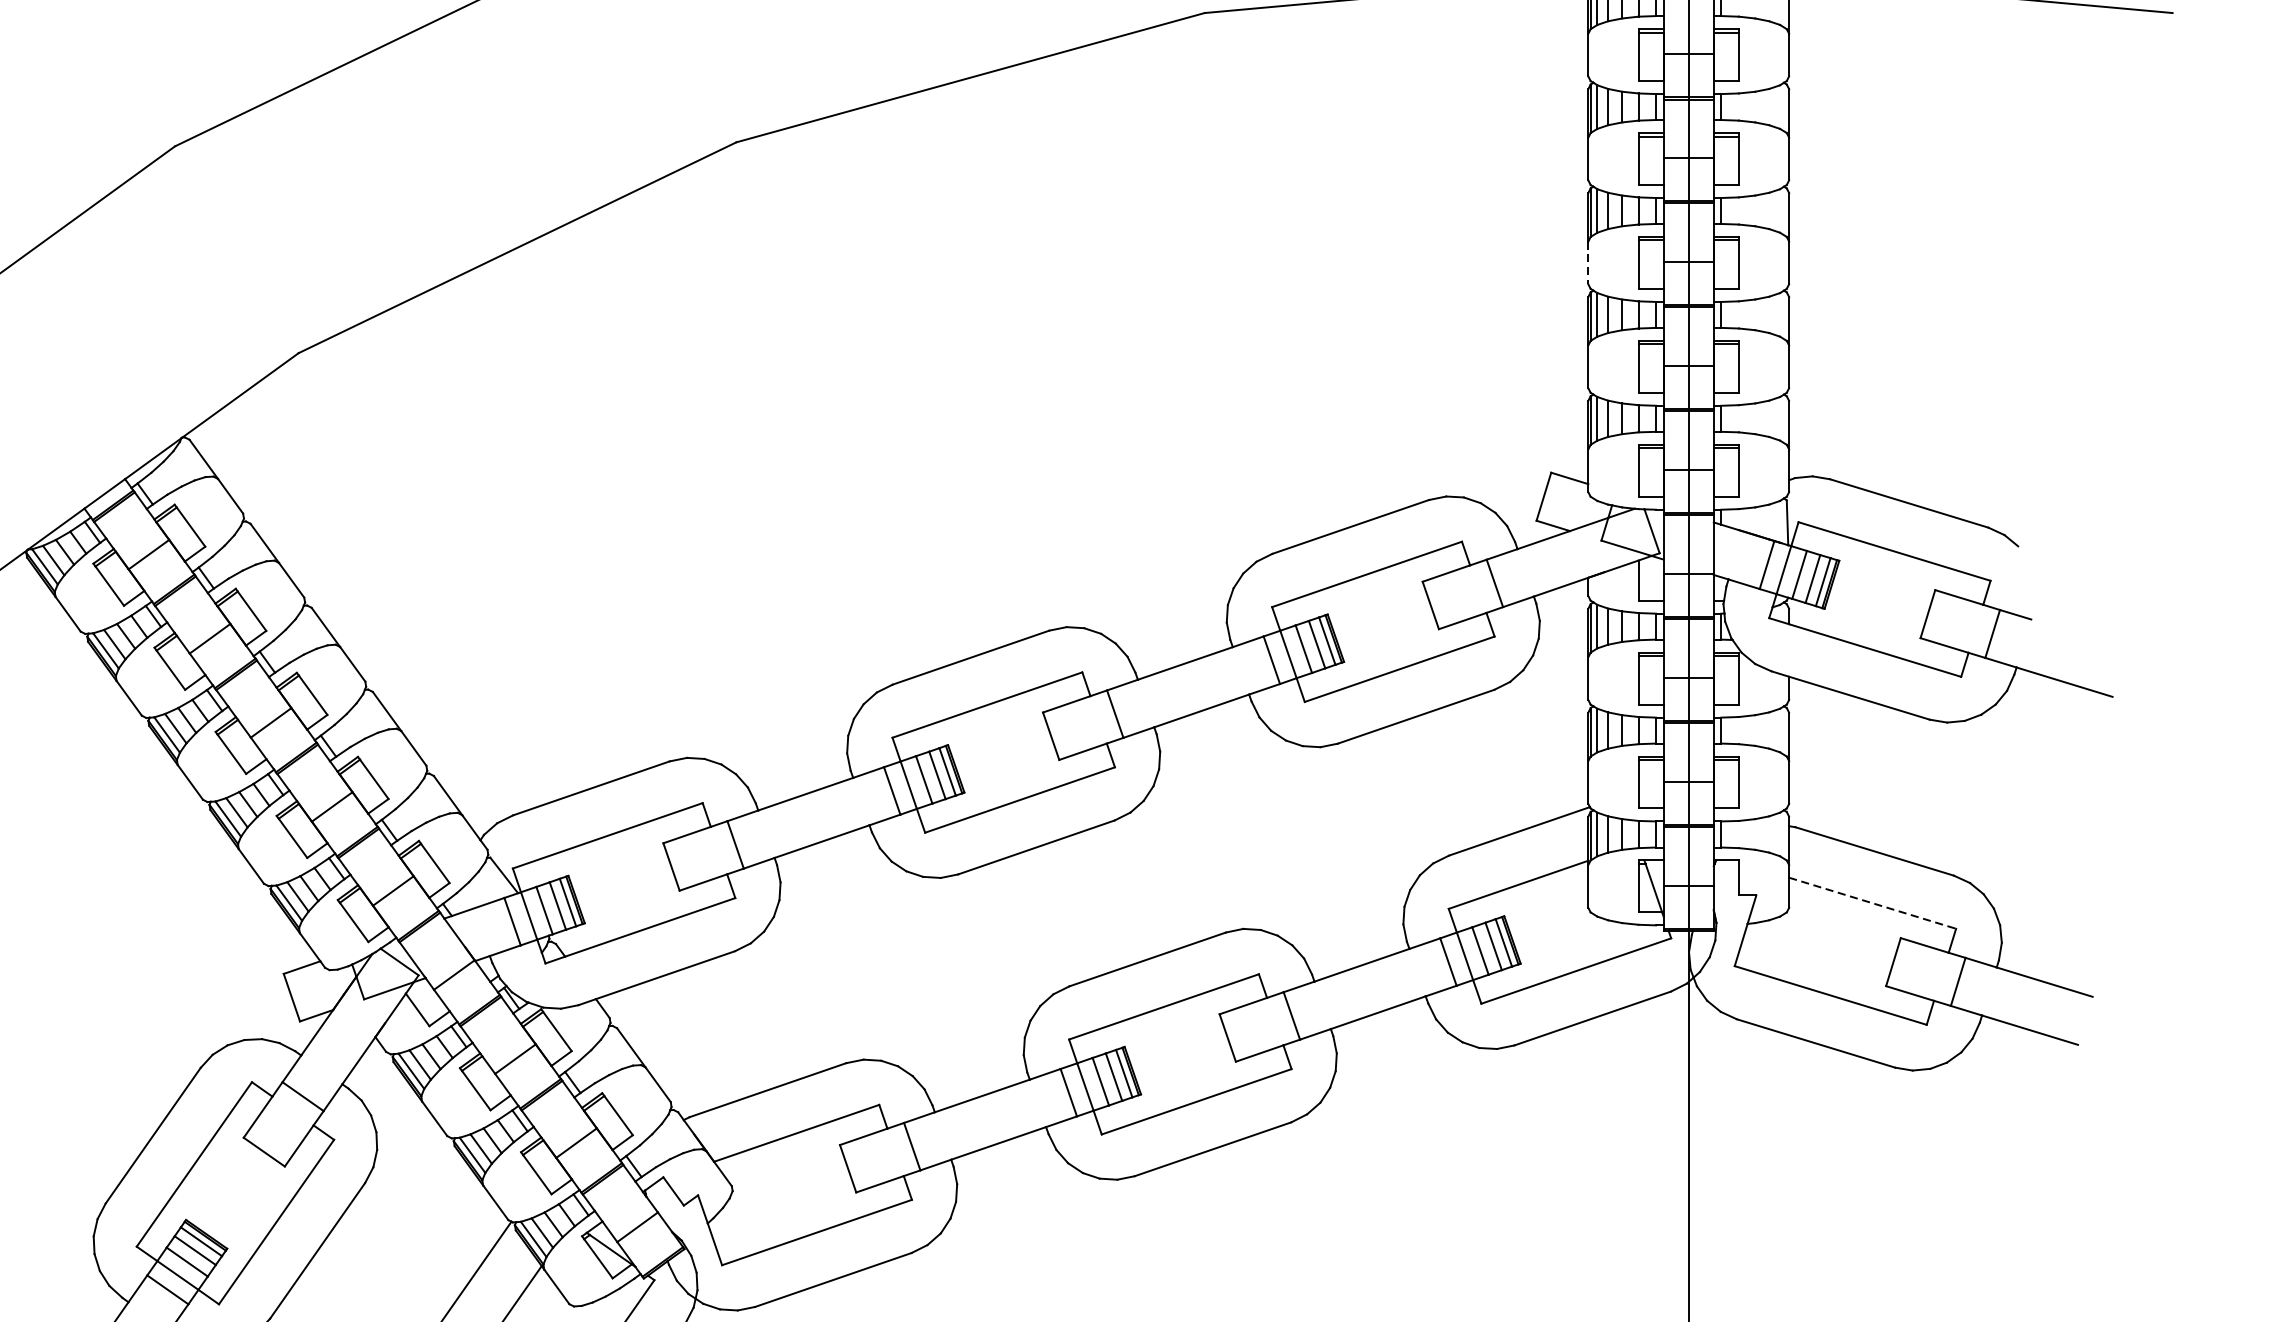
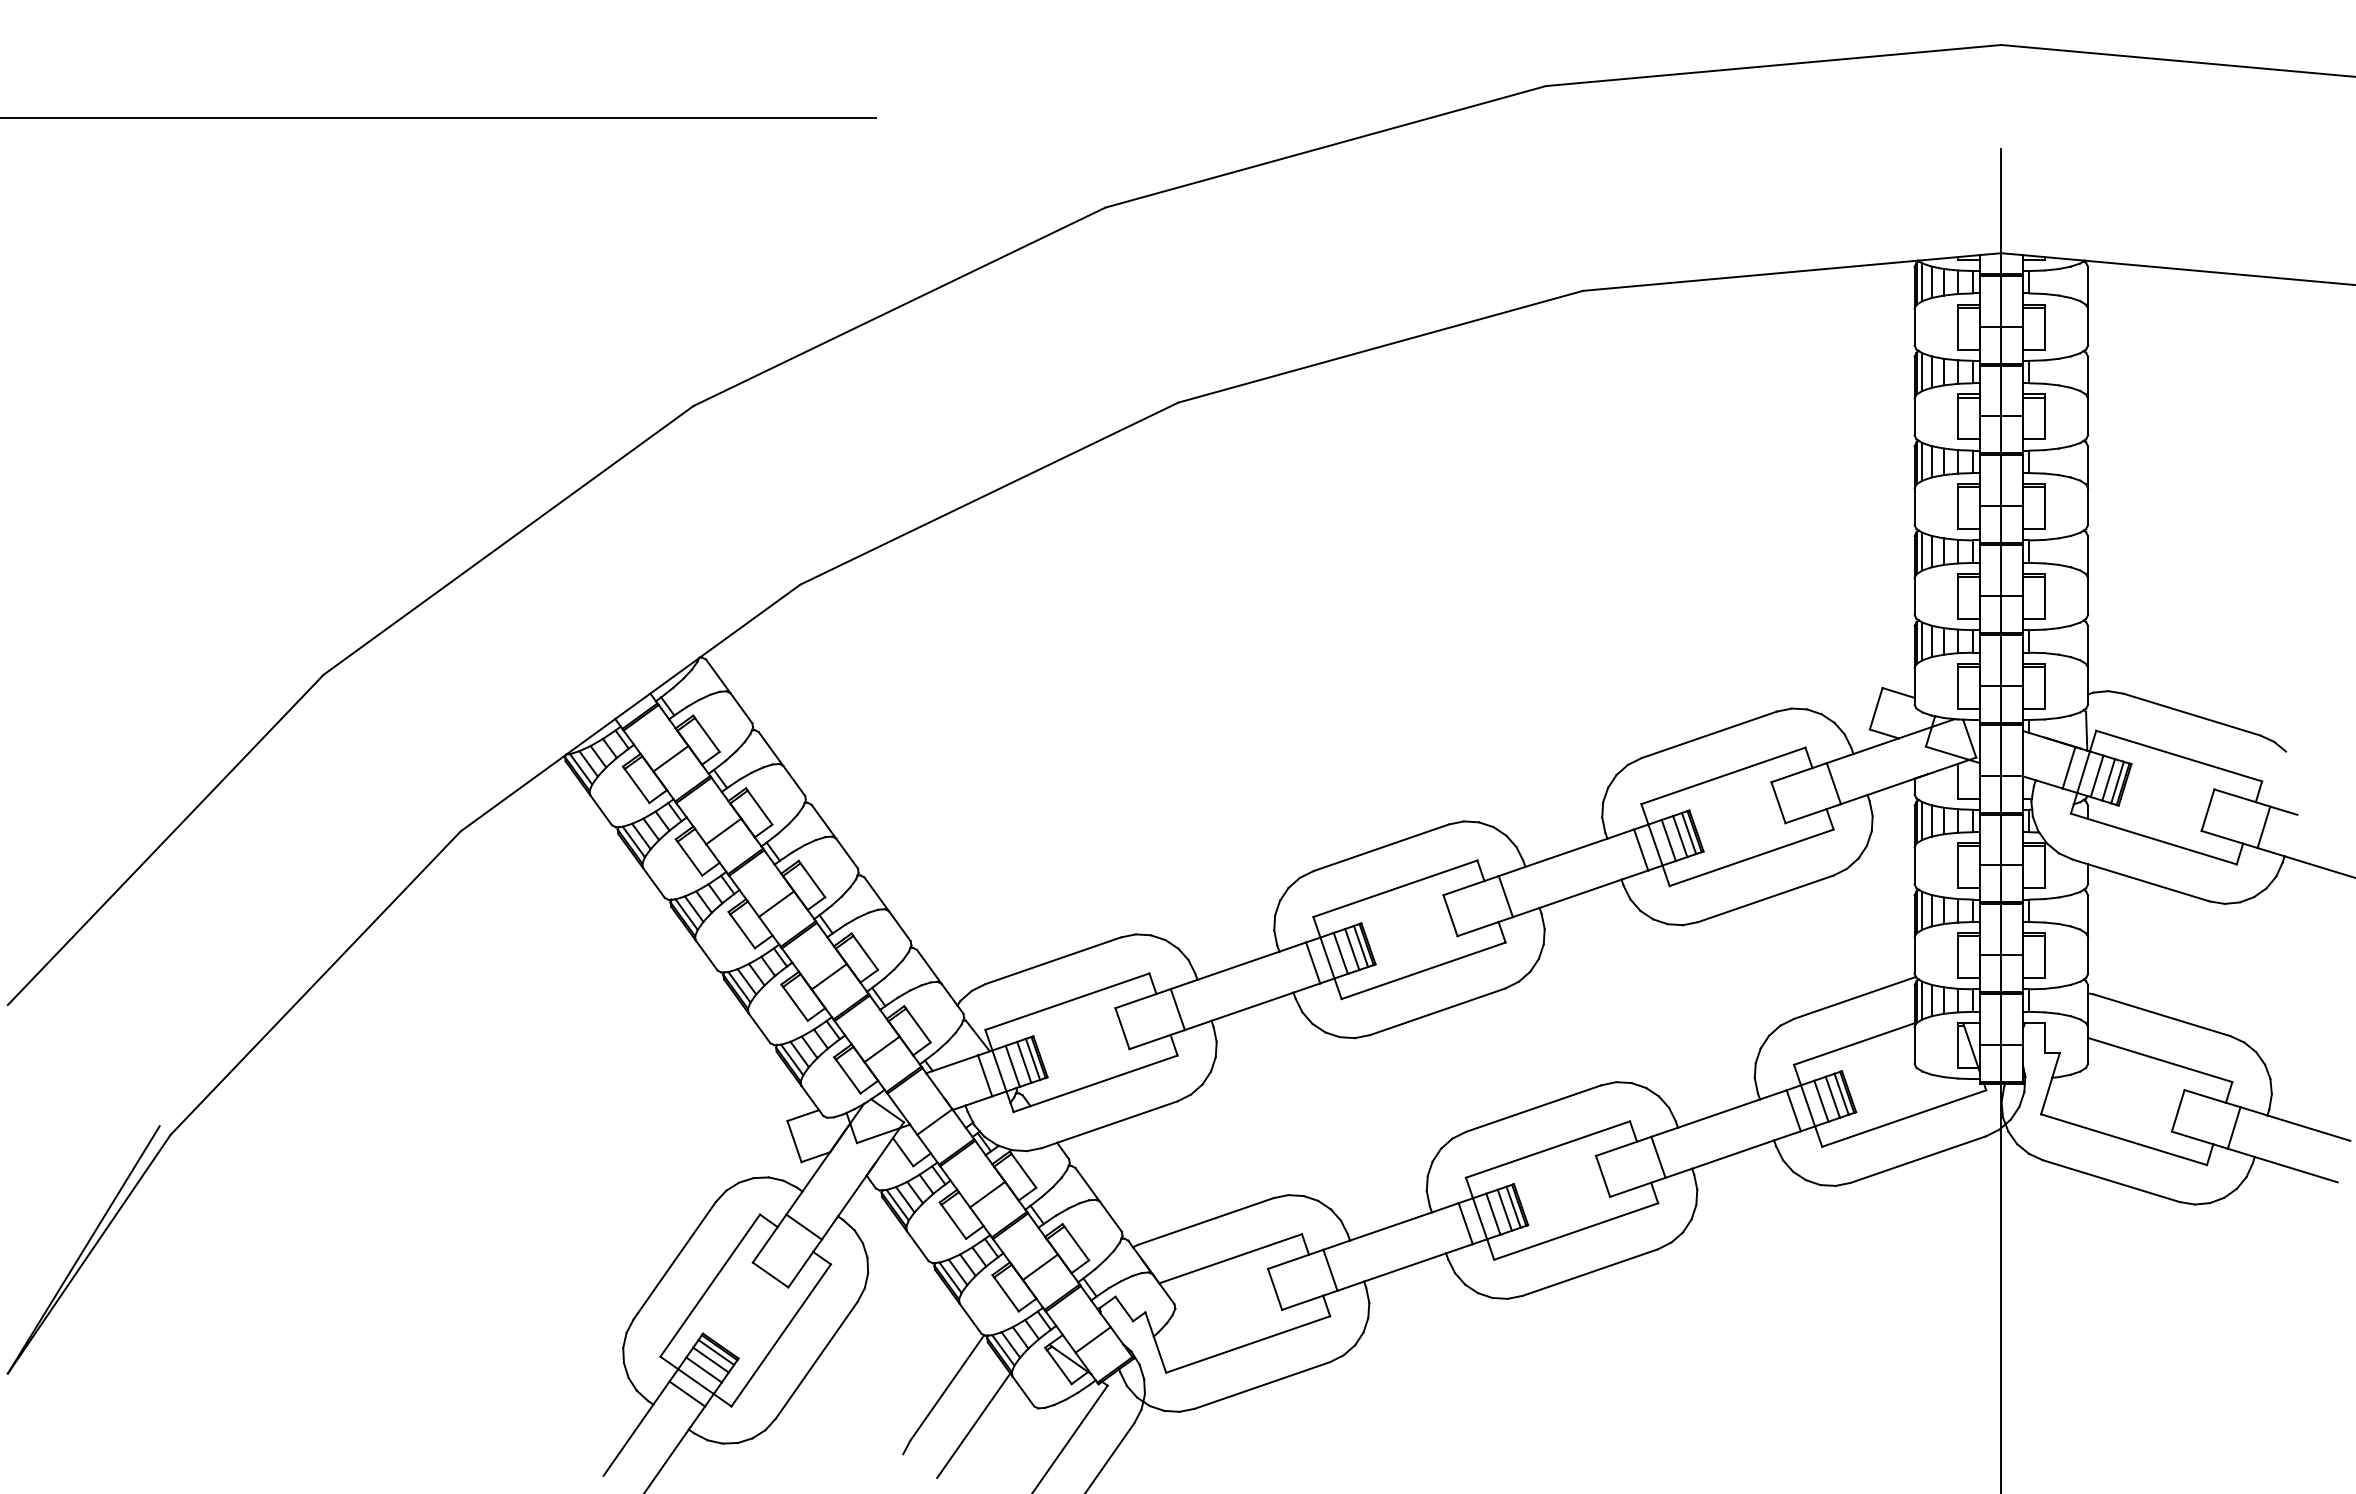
line: (1588, 263) -> (1914, 507), dashed -> solid
line: (1872, 903) -> (2160, 1060), dashed -> solid

